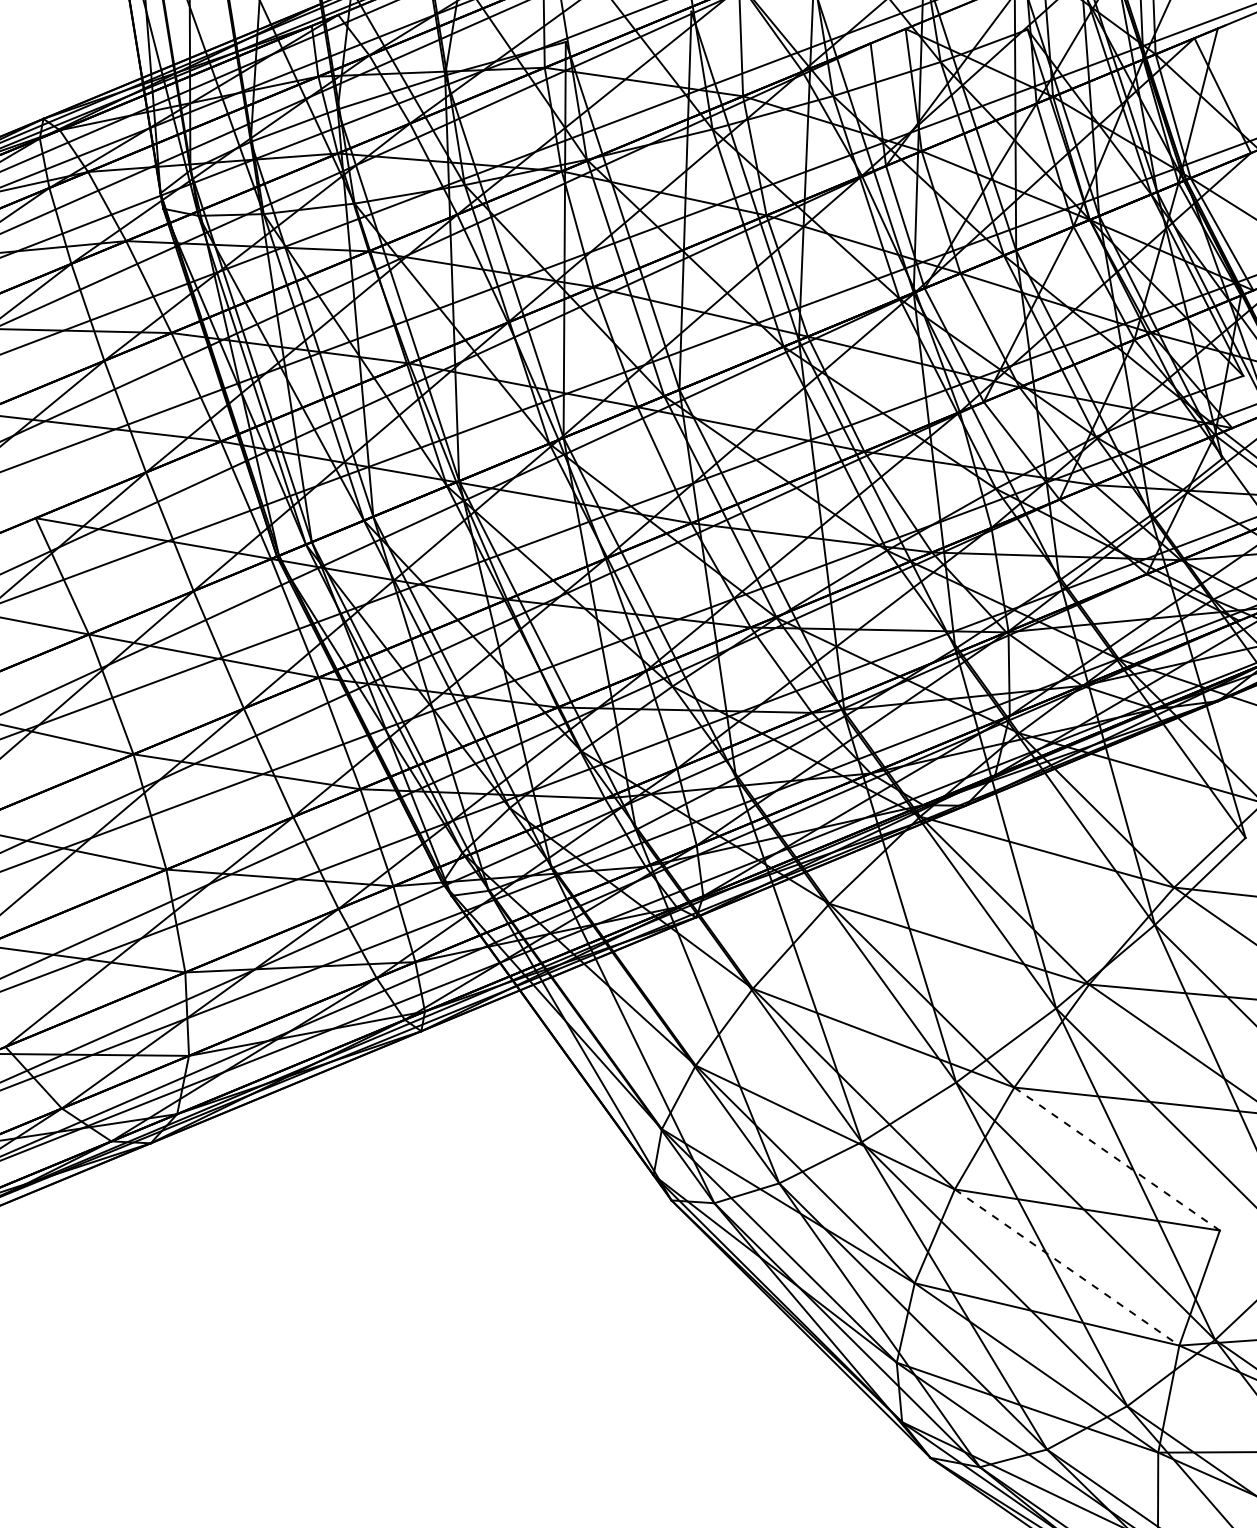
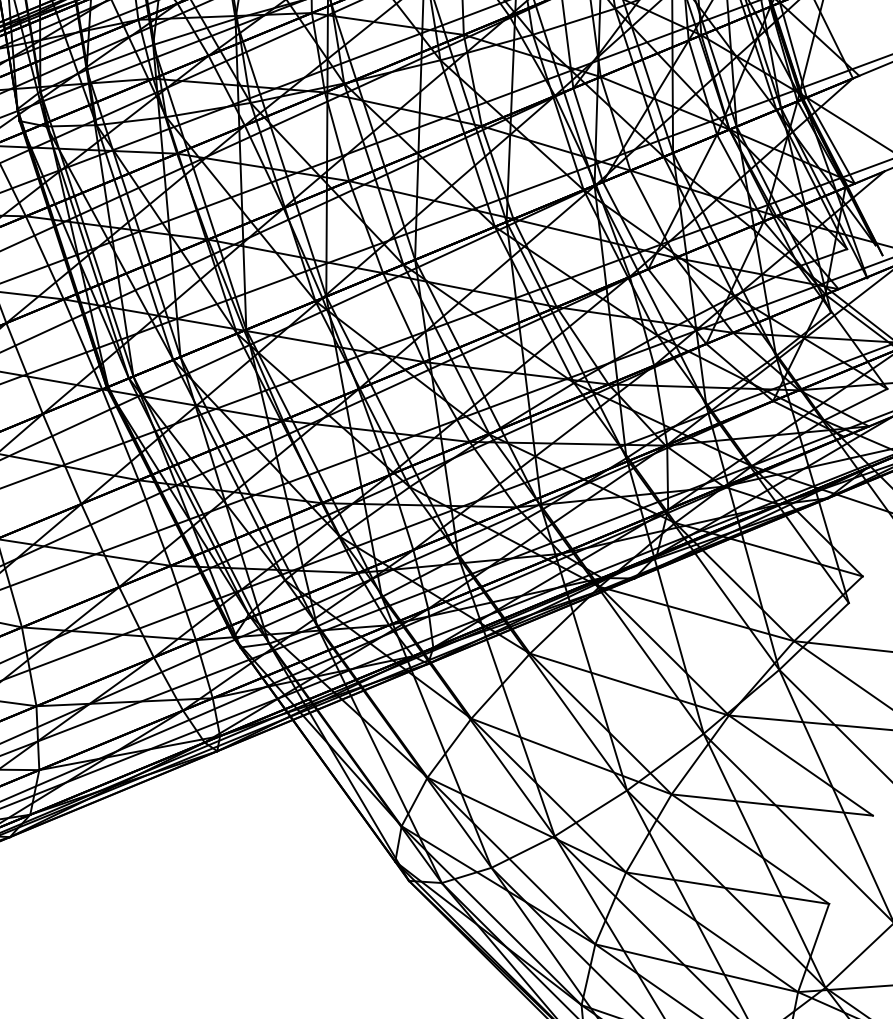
line: (1117, 1159) -> (750, 849), dashed -> solid
line: (1067, 1267) -> (712, 932), dashed -> solid

